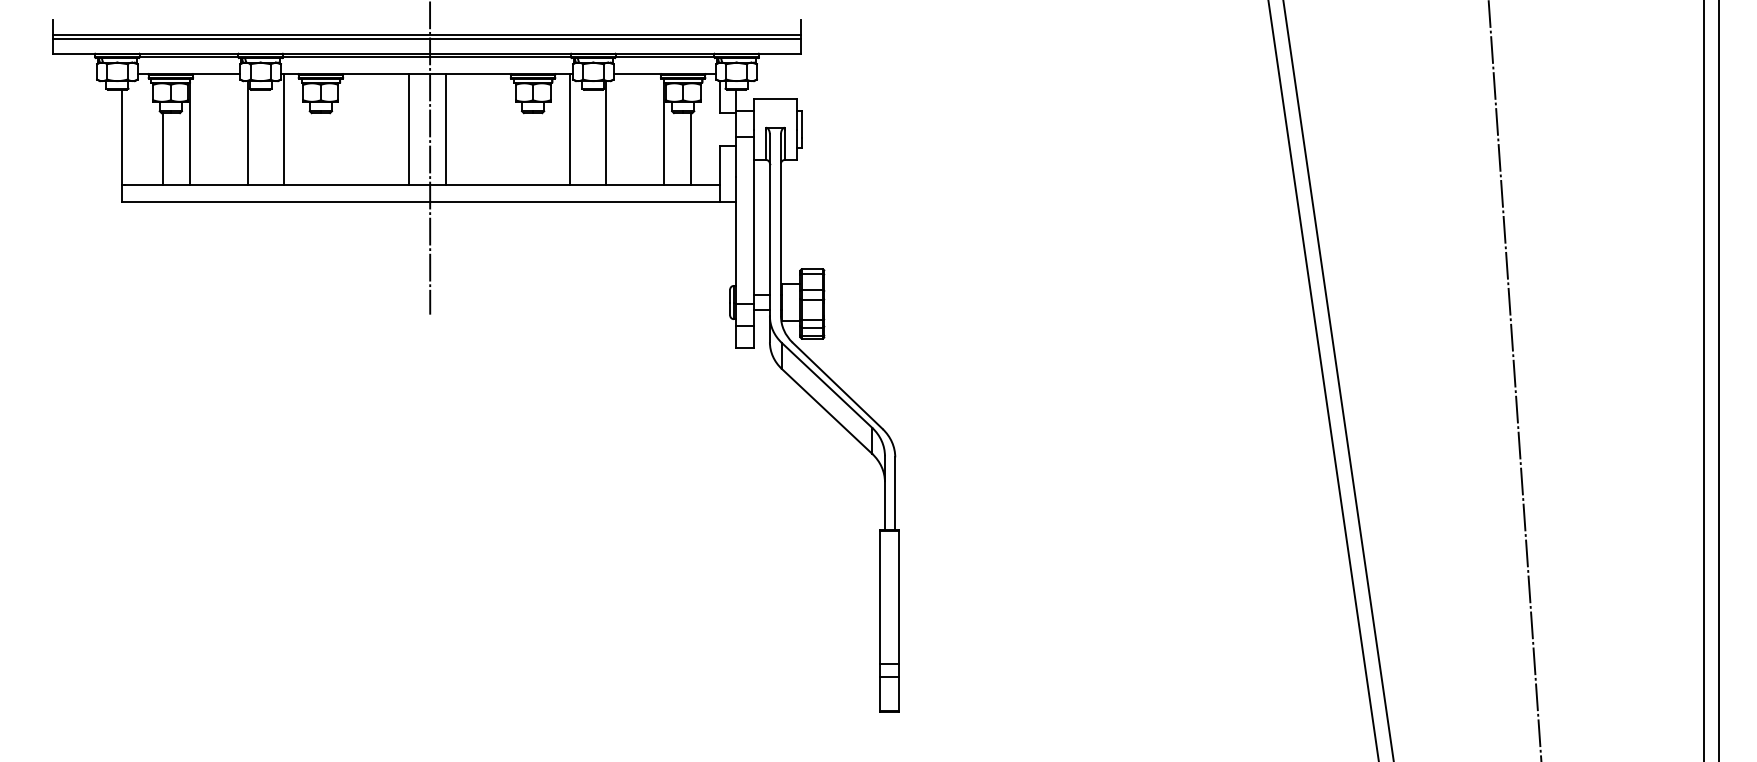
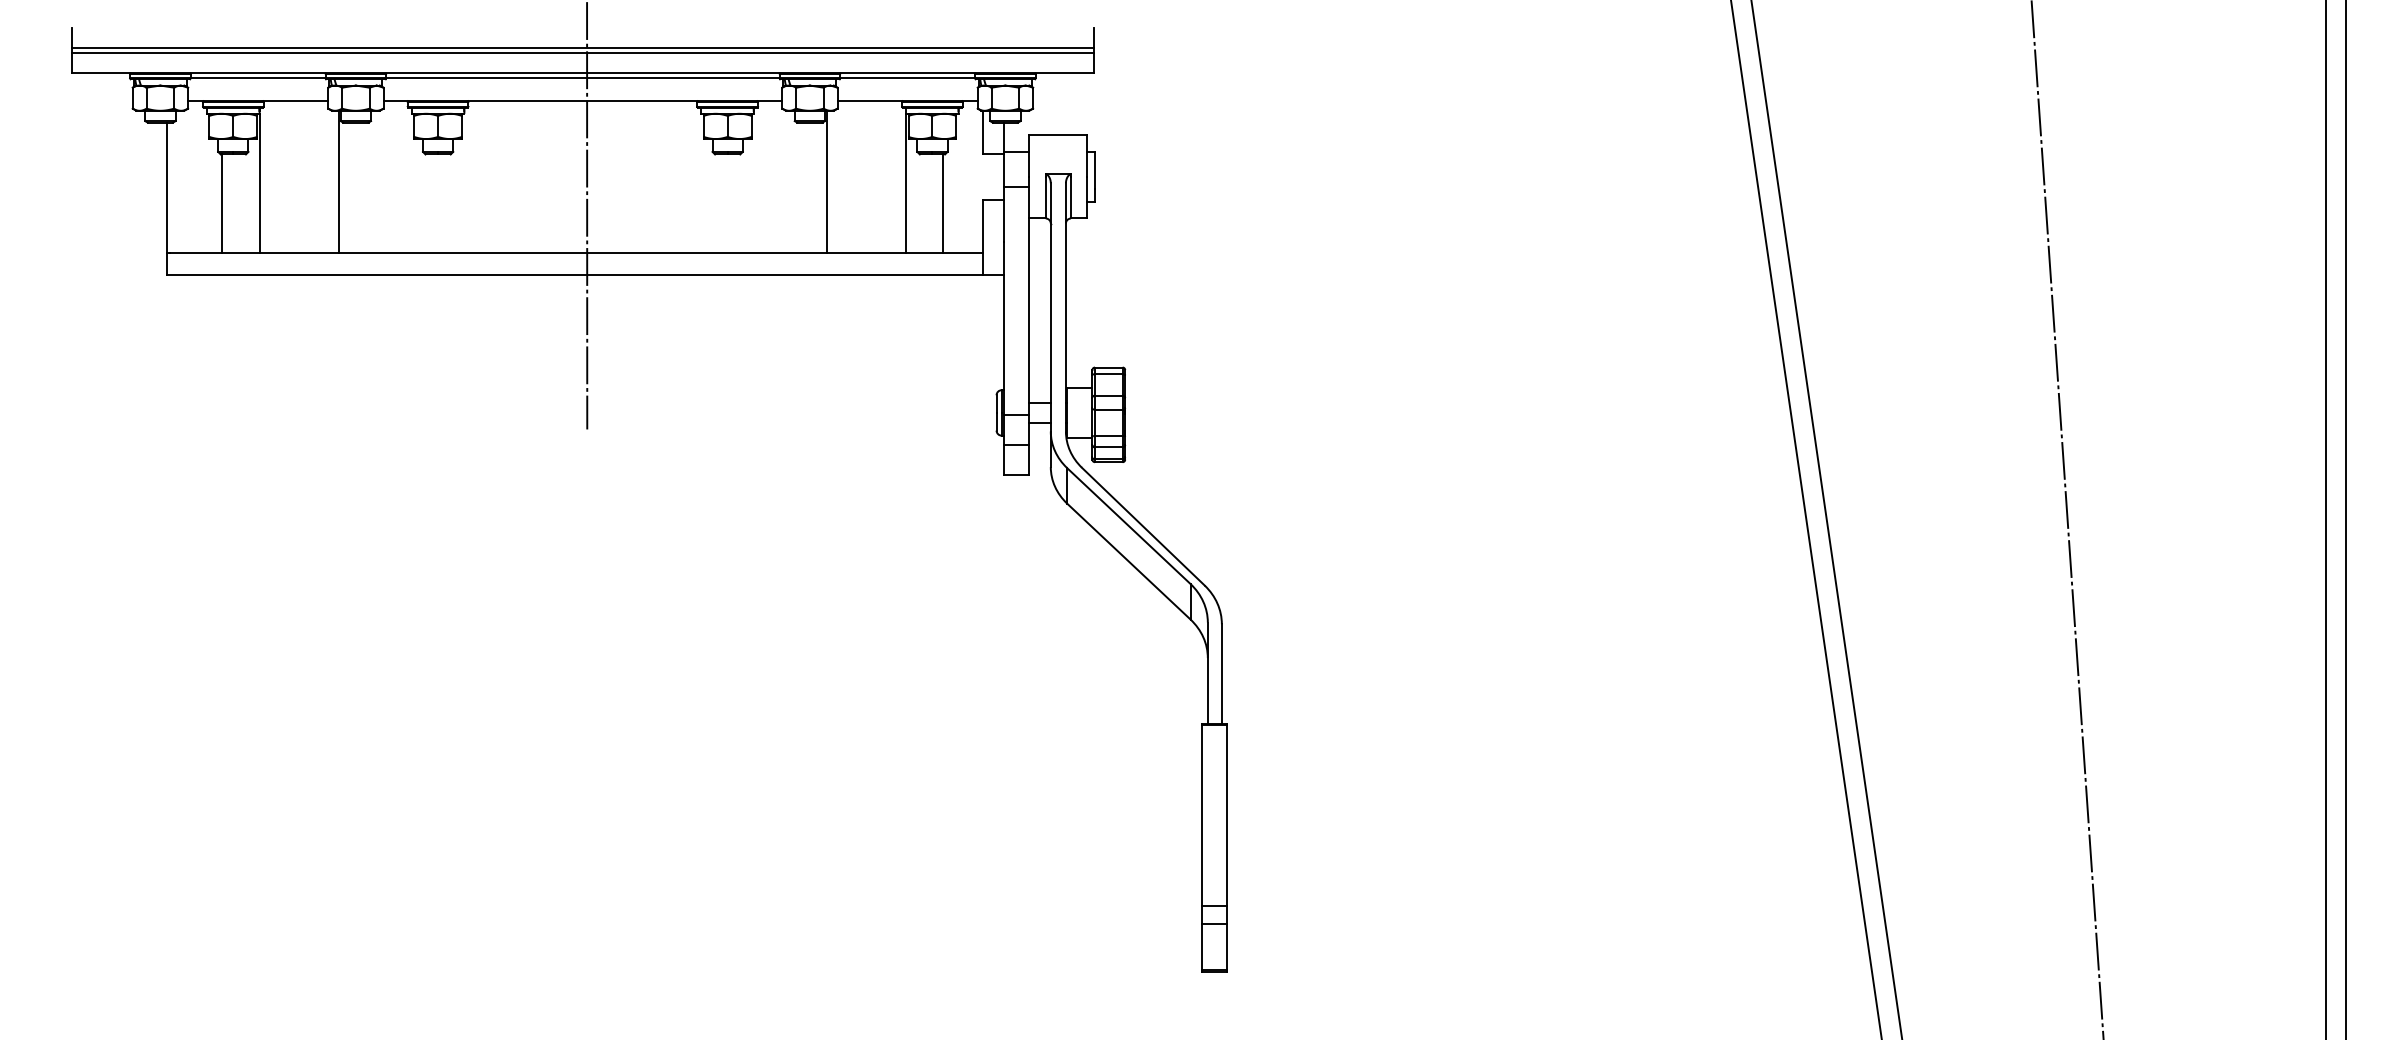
line: (283, 129) -> (387, 176), removed
line: (408, 129) -> (557, 176), removed
line: (445, 129) -> (608, 176), removed
line: (570, 129) -> (778, 176), removed

